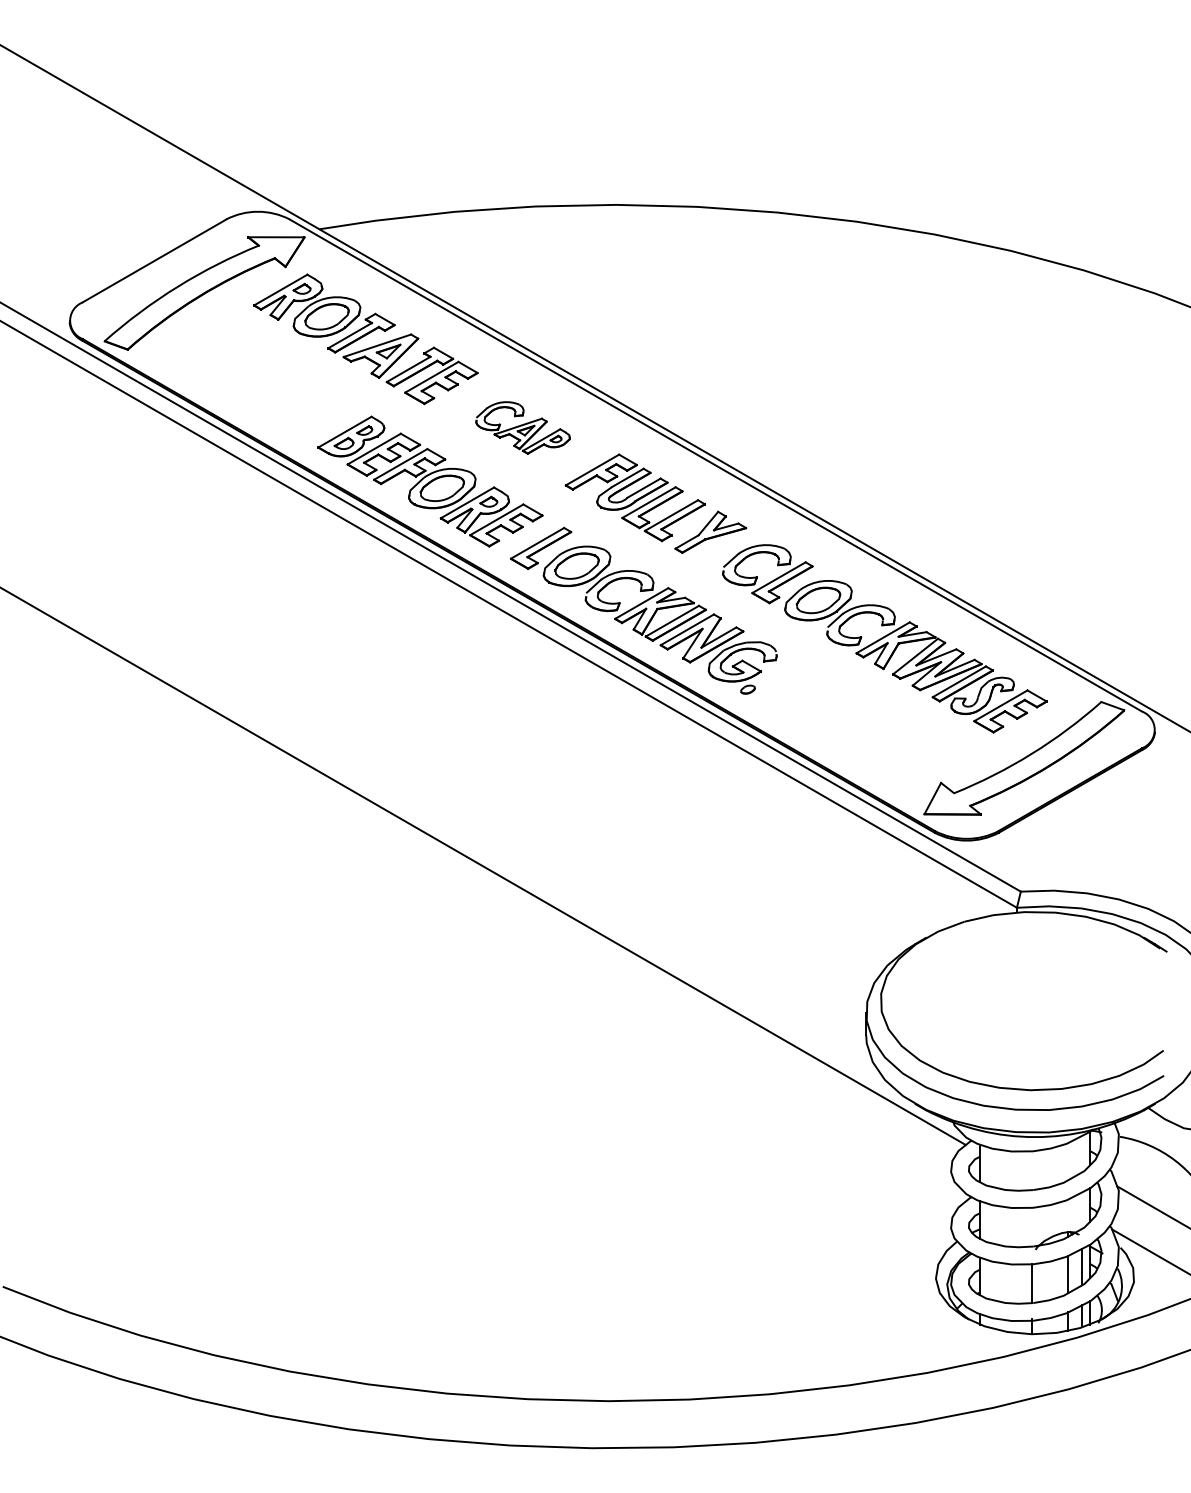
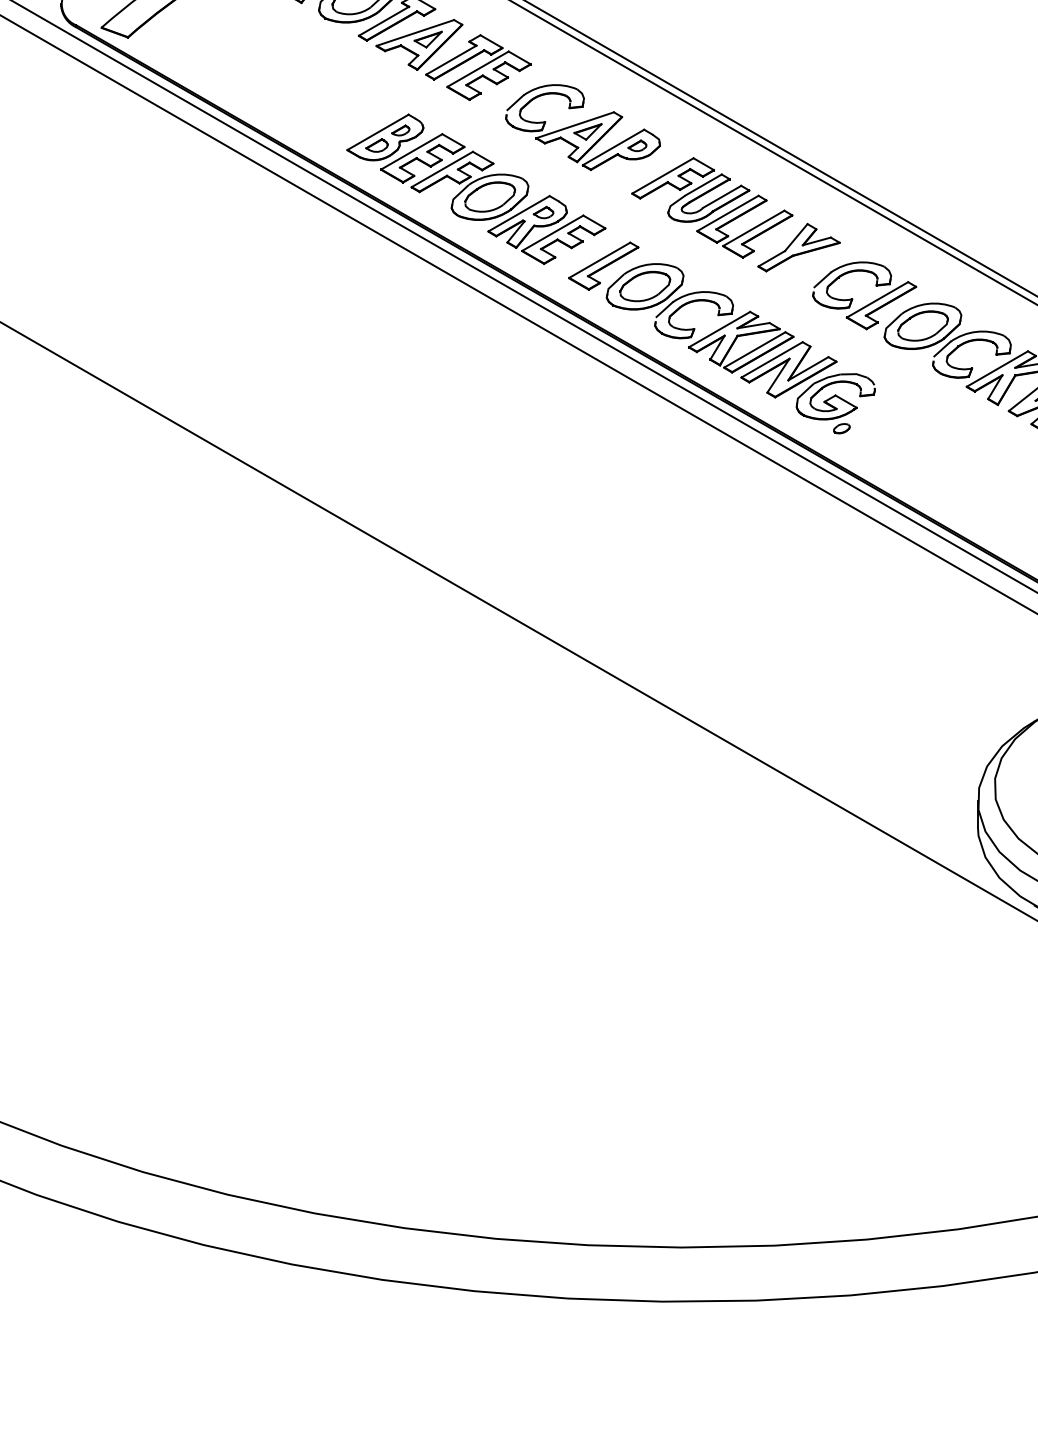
part: (522, 427) -> (582, 127), size x1.43

